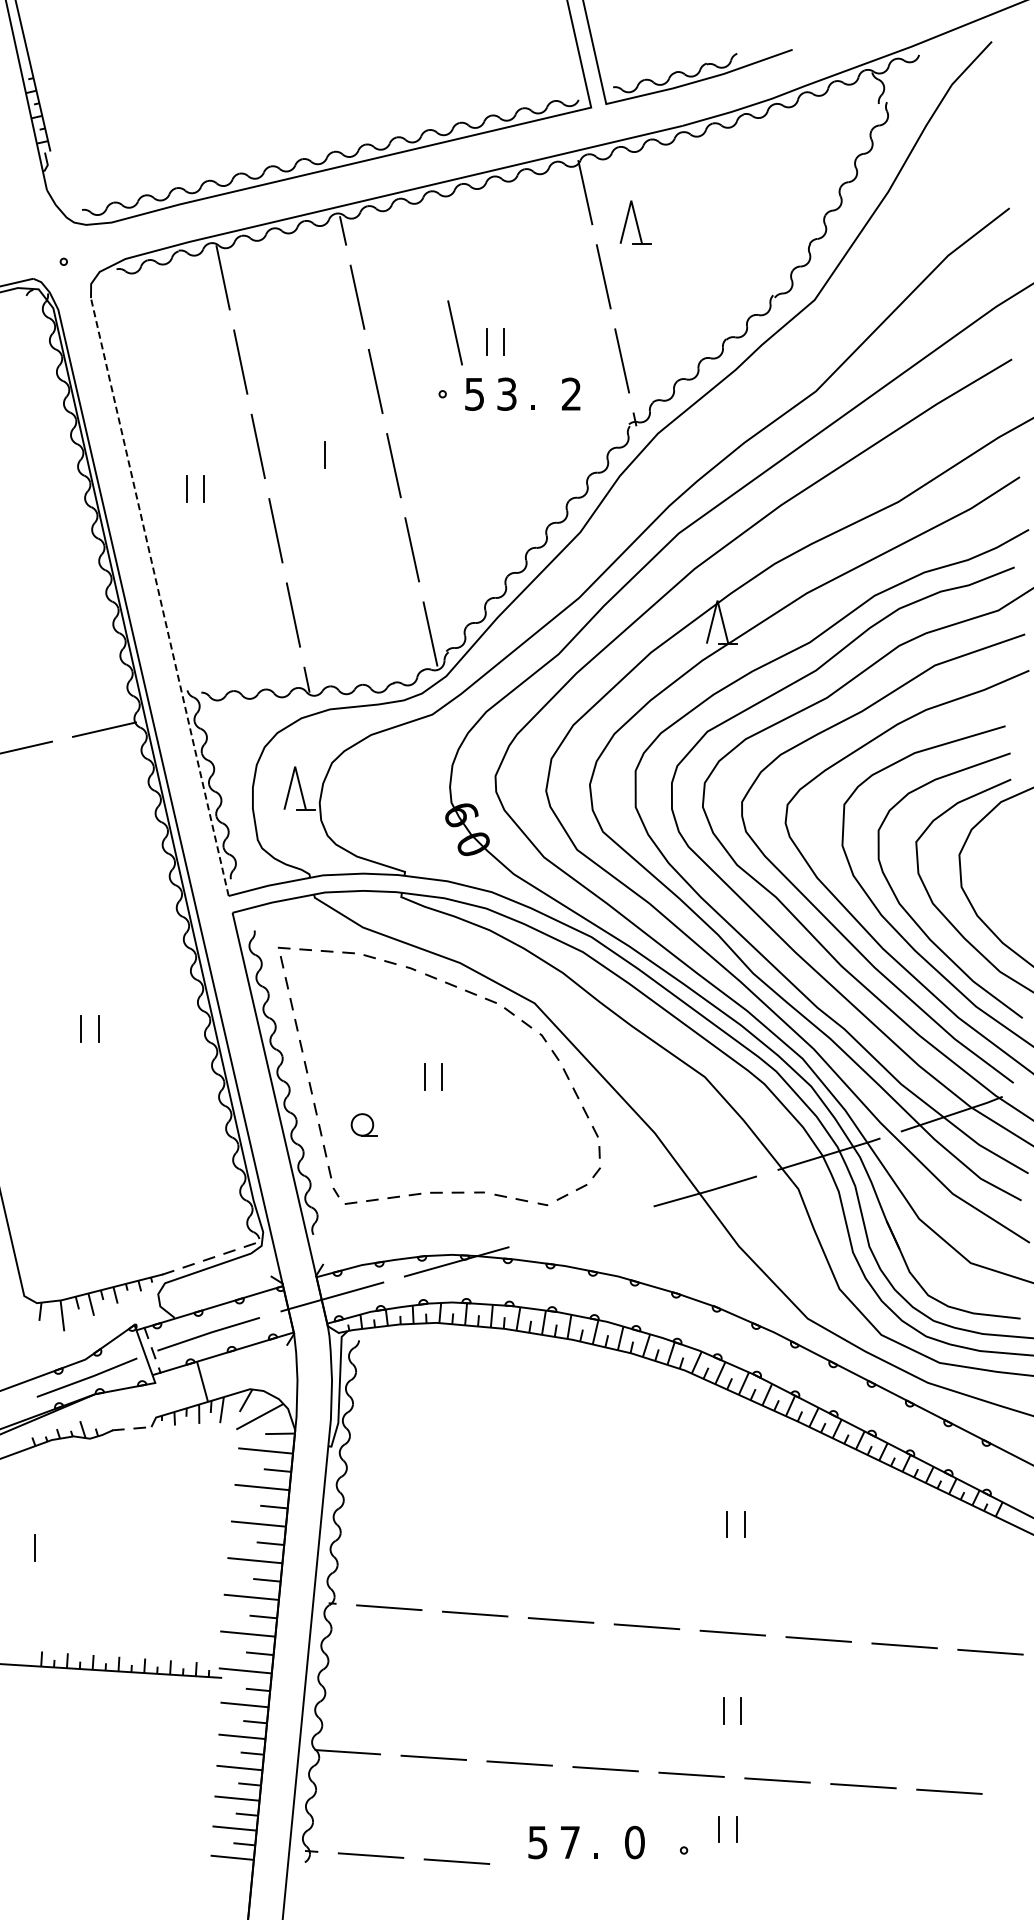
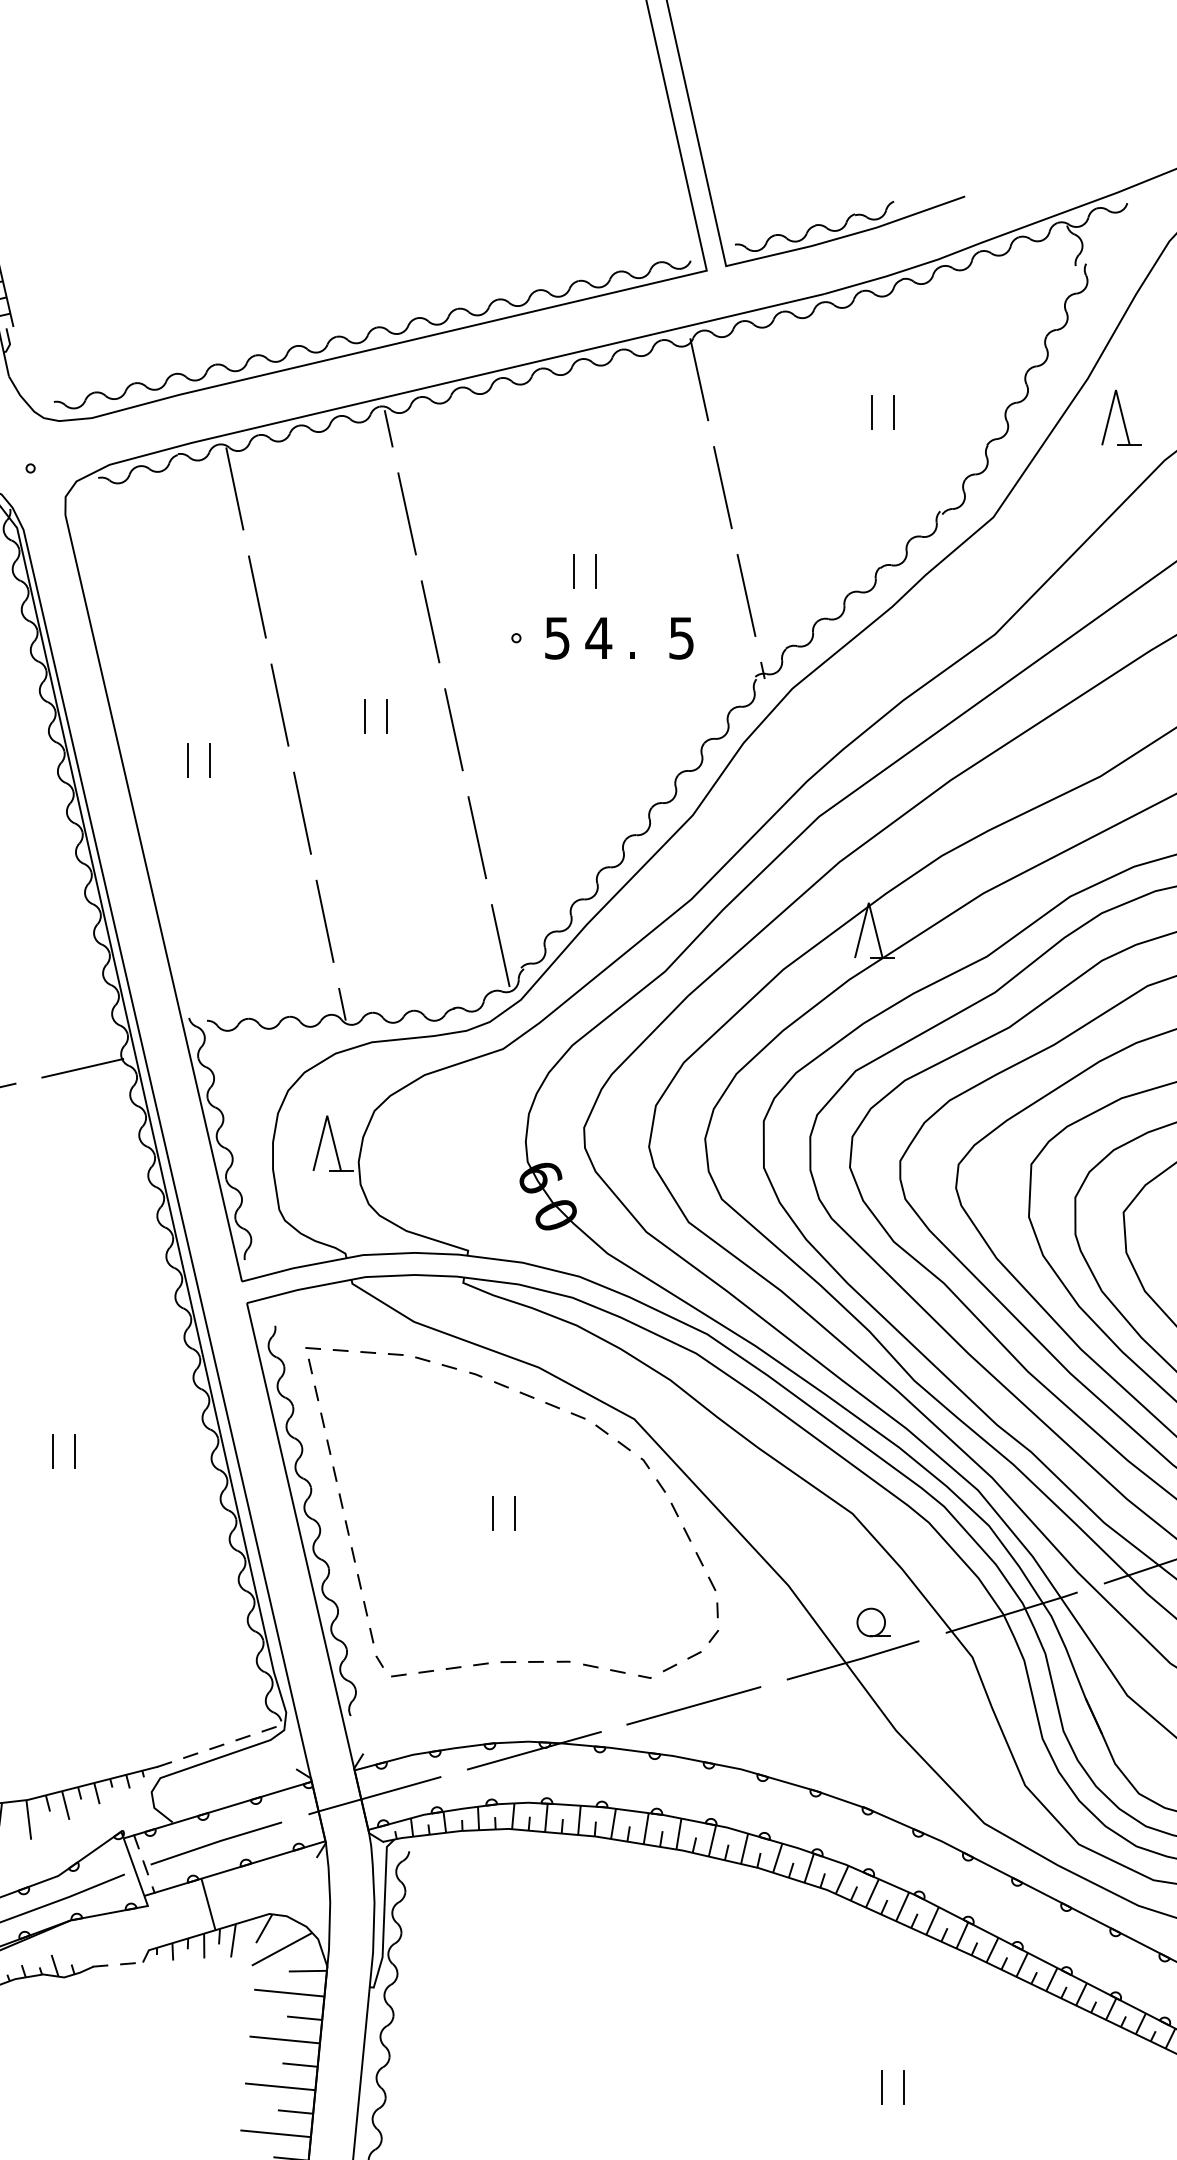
line: (720, 218) -> (872, 412), added
line: (737, 218) -> (894, 412), added
part: (635, 222) -> (1121, 418), moved
line: (454, 332) -> (531, 559), removed
text: (506, 393) -> (598, 637), 3 -> 4
text: (571, 393) -> (681, 637), 2 -> 5
line: (341, 454) -> (386, 715), added
line: (159, 597) -> (153, 898), dashed -> solid
part: (363, 1124) -> (872, 1621), moved
line: (580, 1226) -> (693, 1705), added

